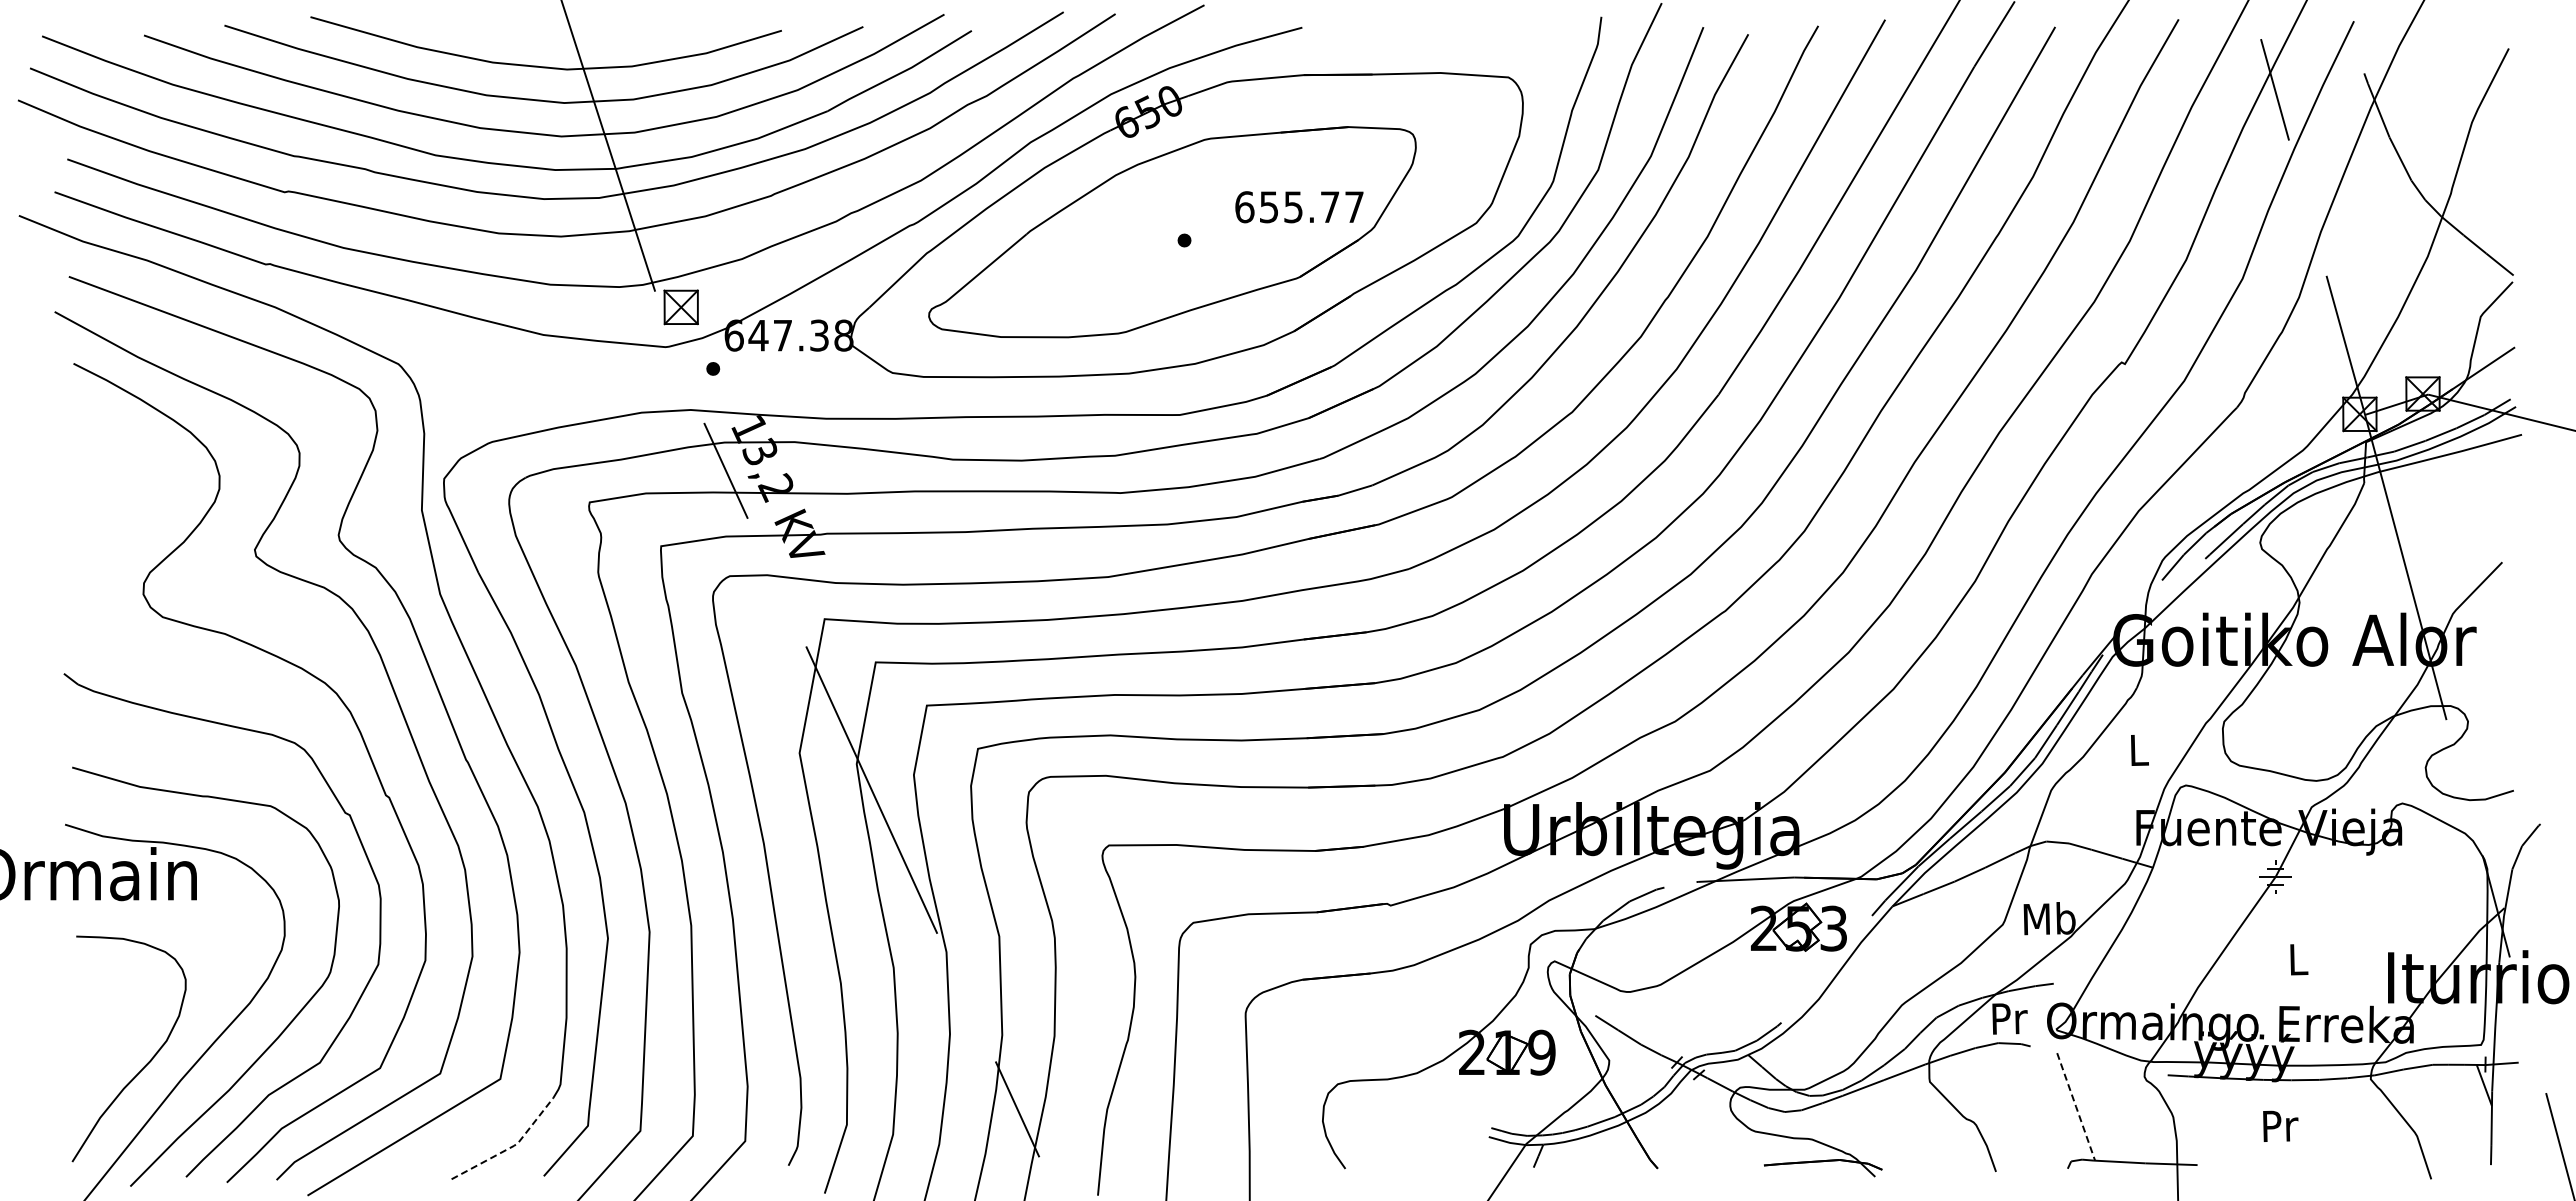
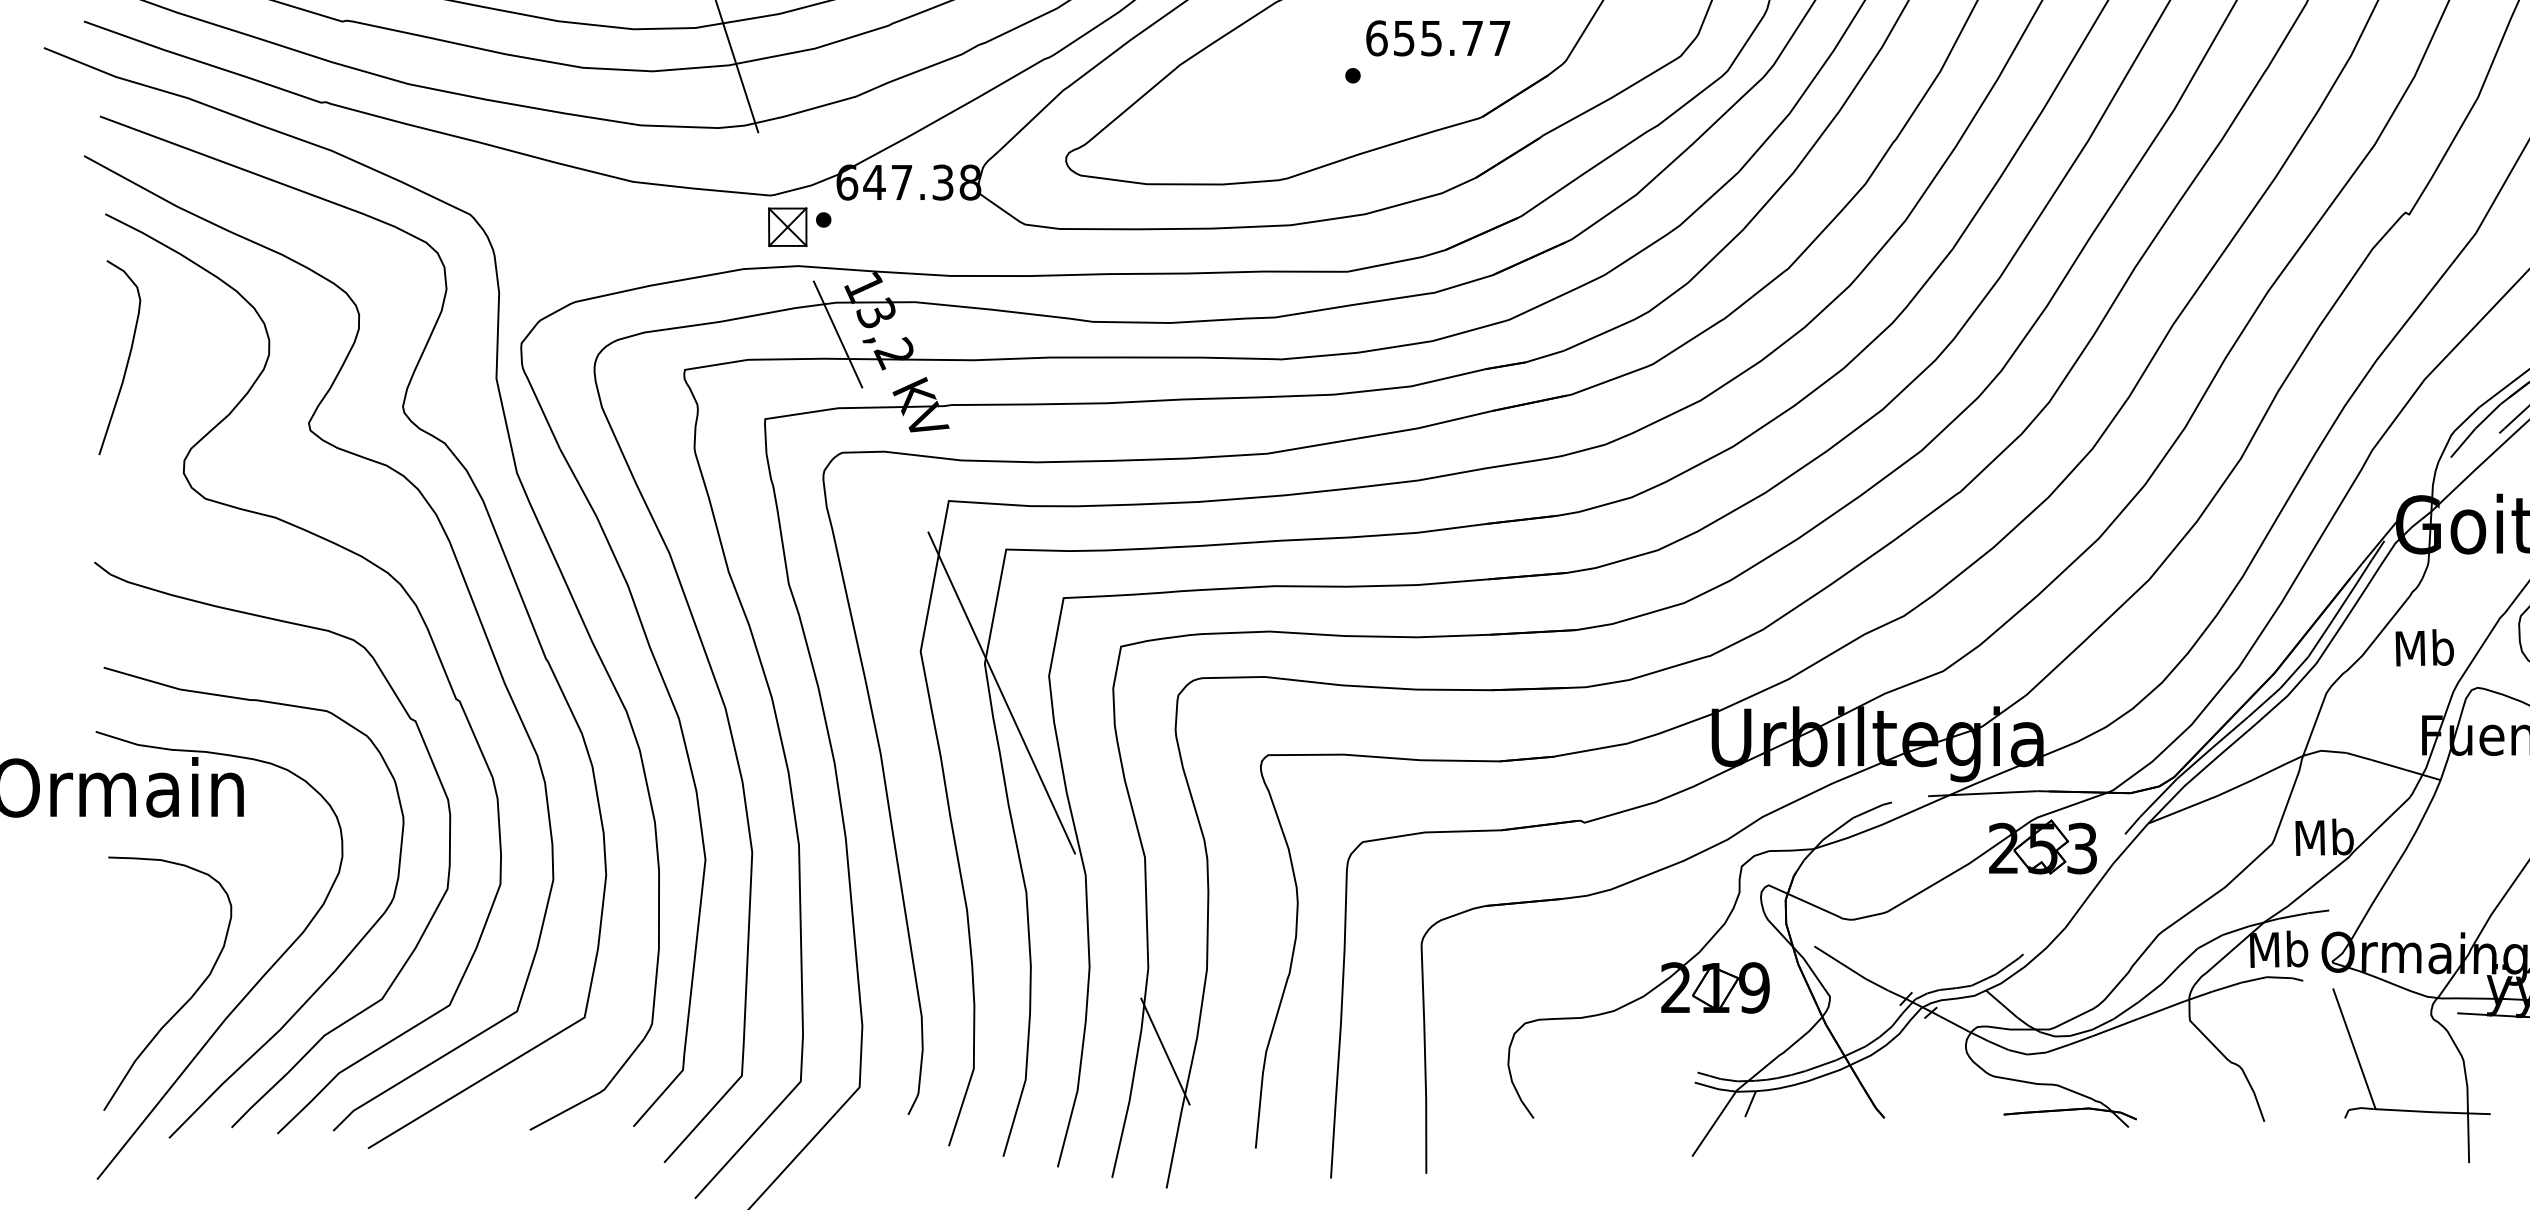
text: (1299, 207) -> (1438, 38), moved
part: (680, 307) -> (786, 227), moved
curve: (93, 491) -> (127, 357), added
text: (2138, 749) -> (2424, 647), L -> Mb
text: (2009, 1017) -> (2279, 948), Pr -> Mb
line: (2076, 1106) -> (2354, 1048), dashed -> solid
line: (511, 1147) -> (597, 1094), dashed -> solid

